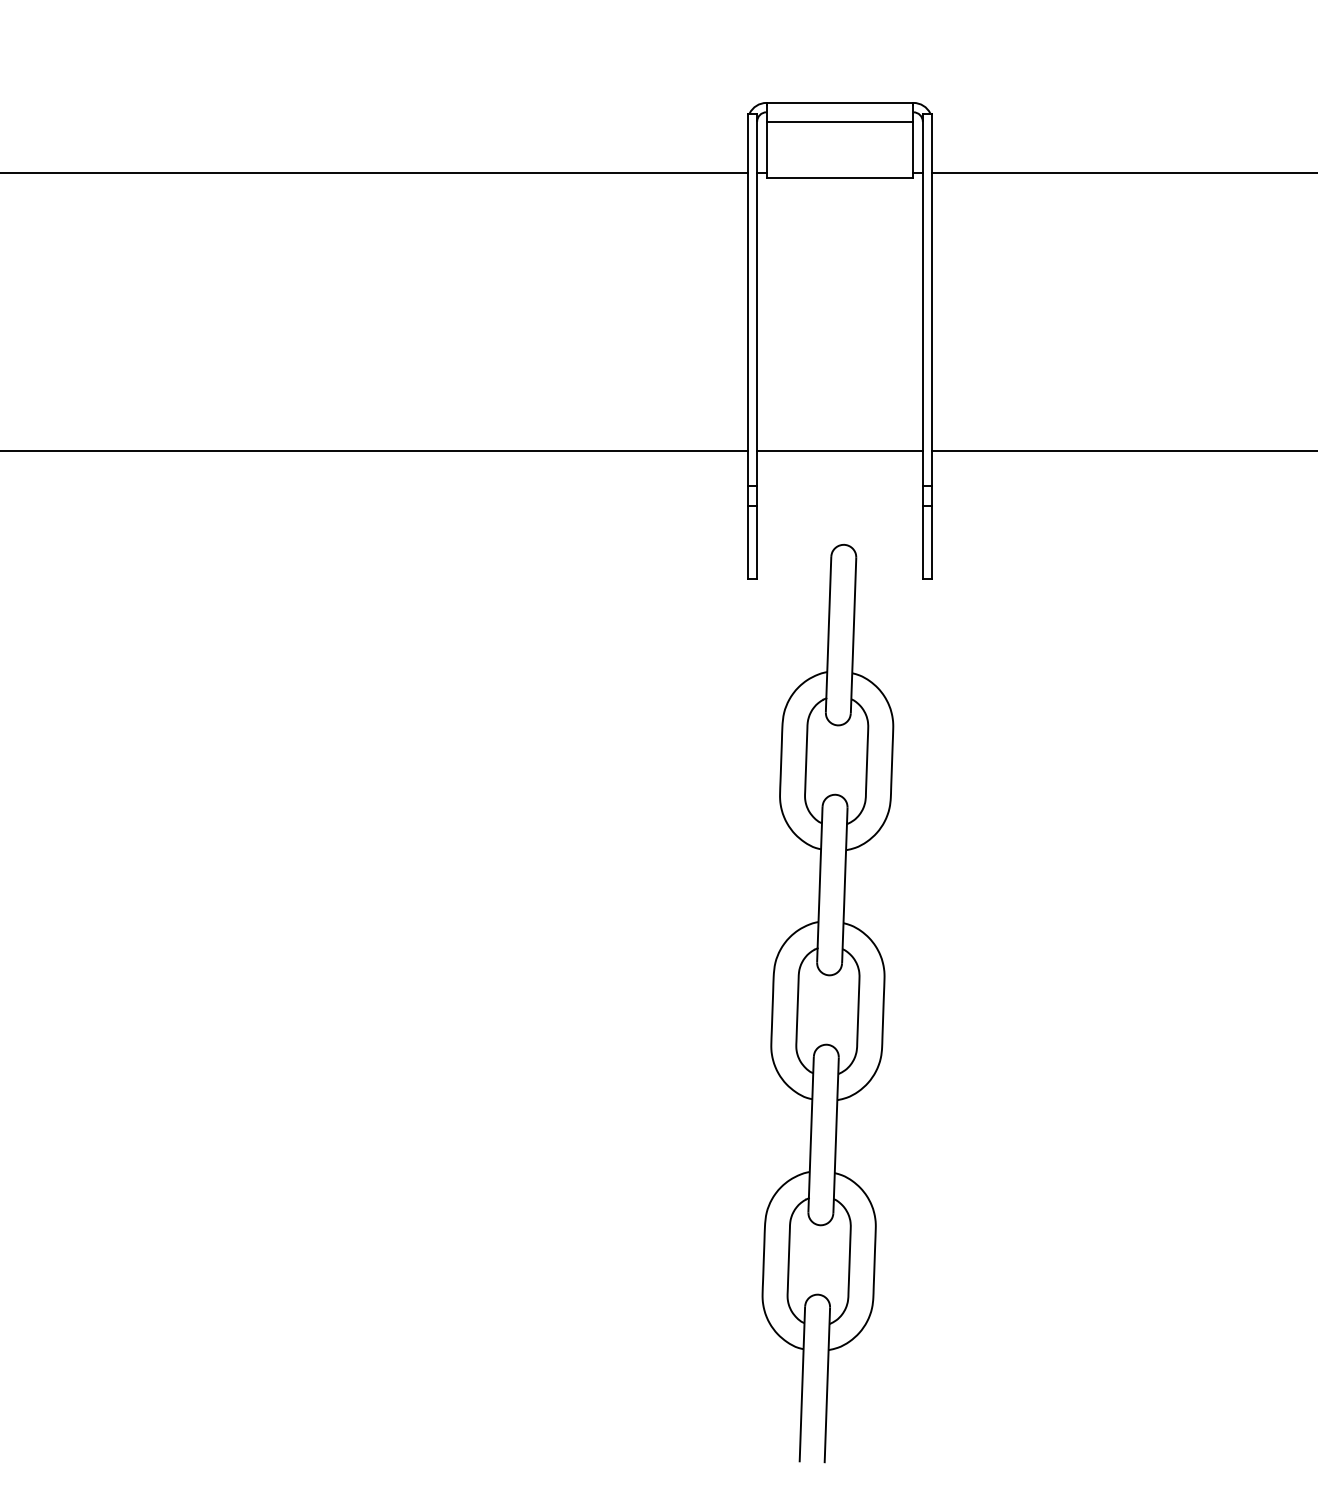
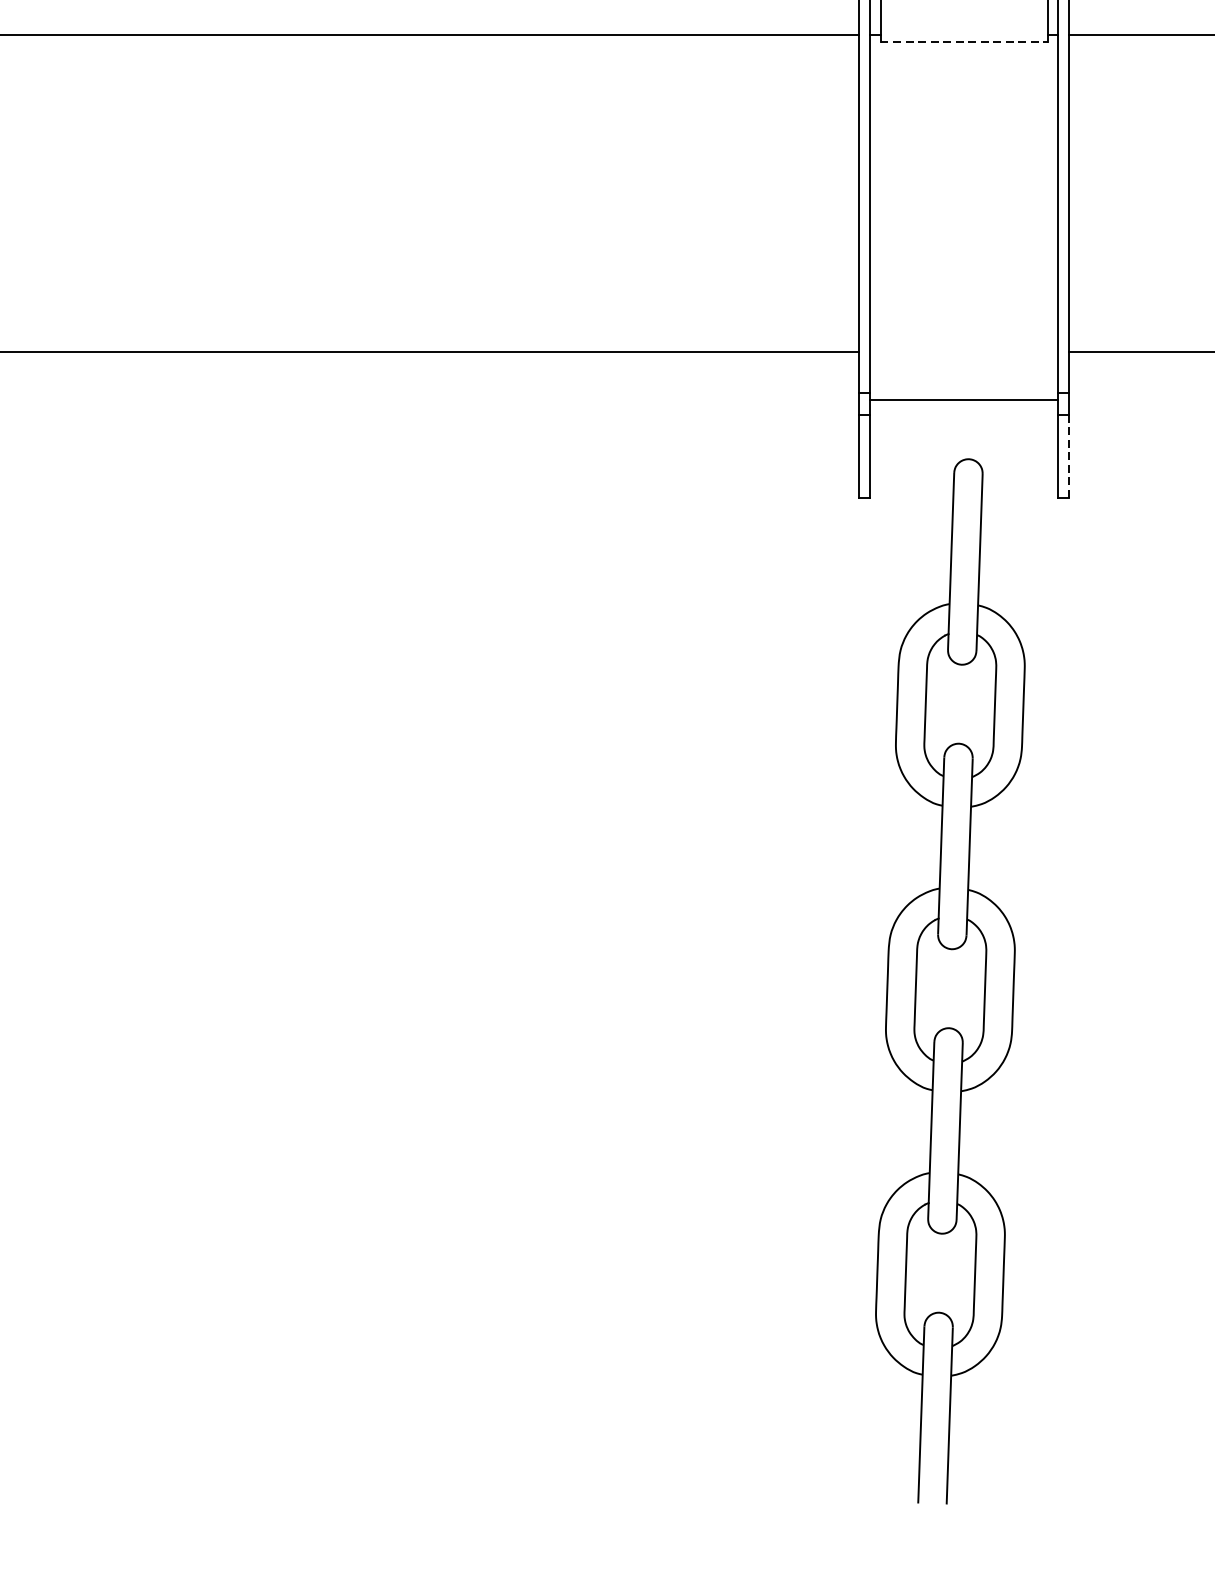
line: (840, 177) -> (964, 41), solid -> dashed
line: (839, 450) -> (963, 399), moved
line: (932, 542) -> (1069, 456), solid -> dashed

